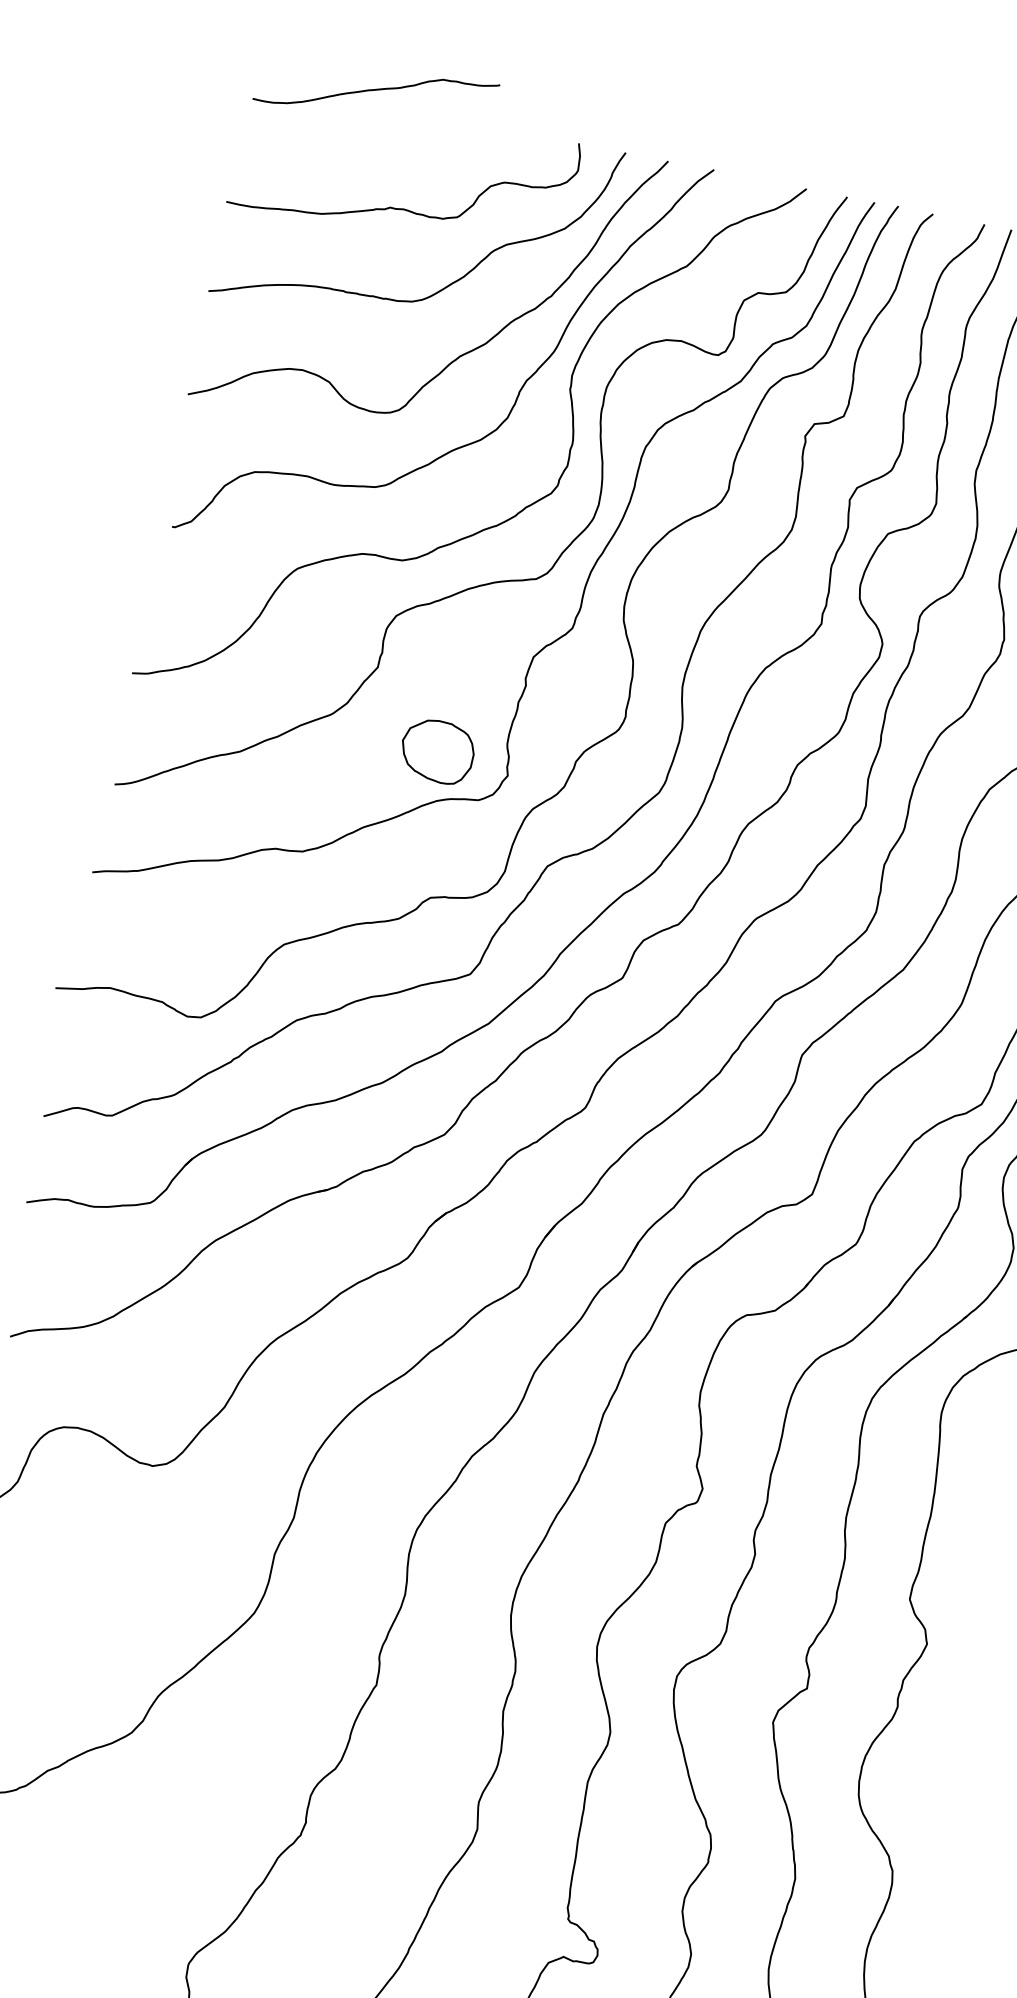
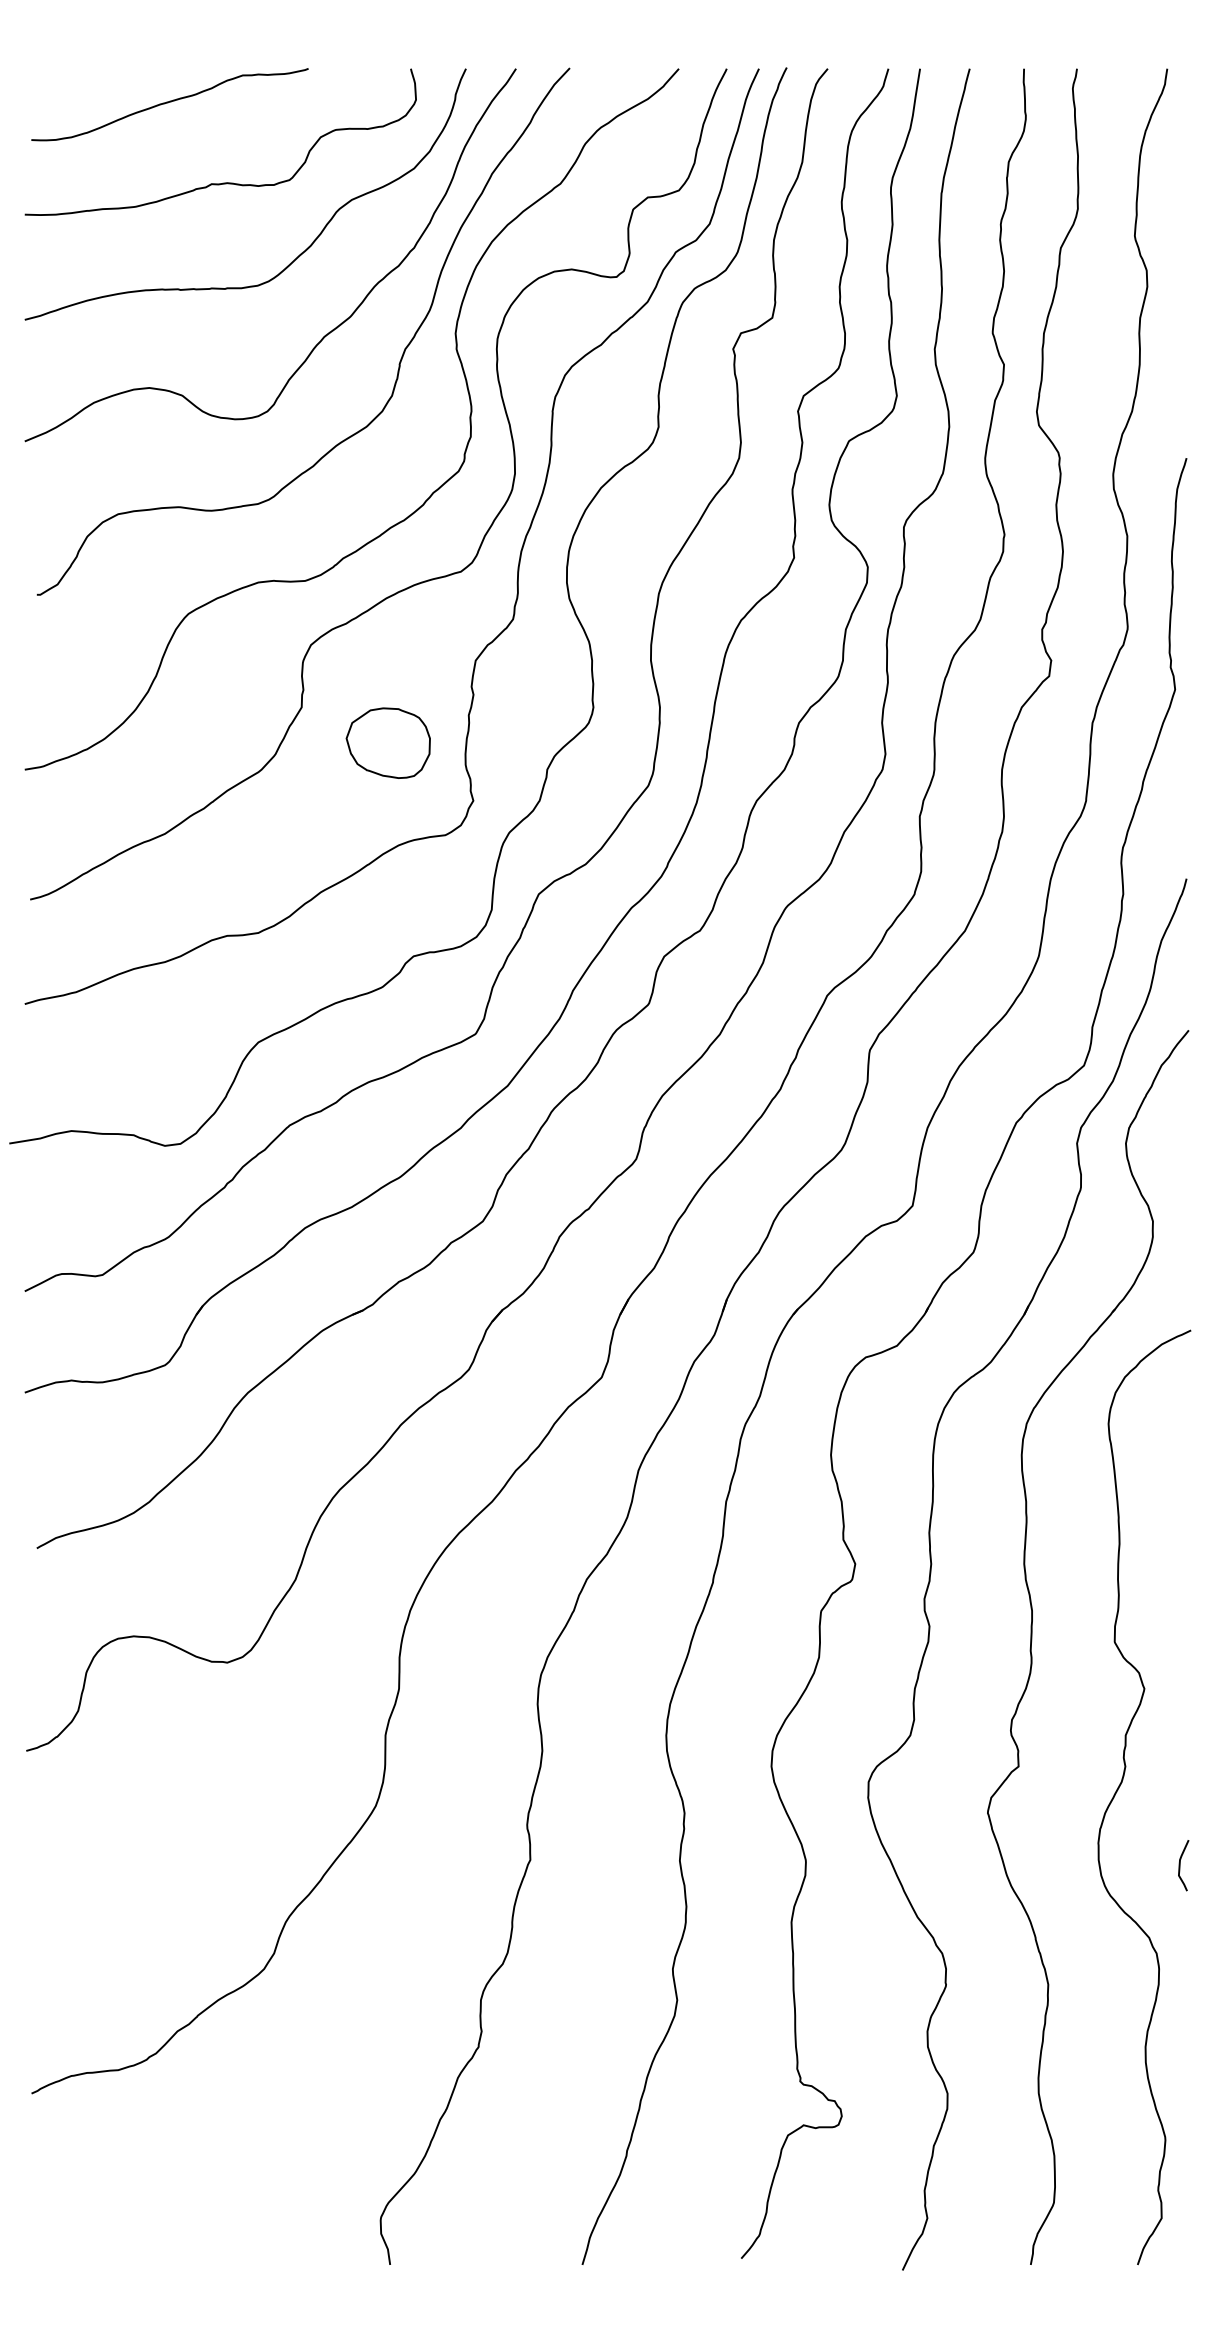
curve: (375, 90) -> (168, 103), moved
part: (436, 750) -> (387, 742), moved
curve: (927, 1800) -> (1180, 1865), added

